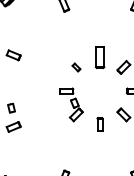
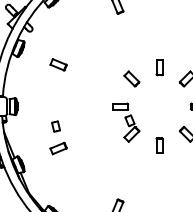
part: (100, 57) -> (159, 67), size x0.62
part: (76, 67) -> (131, 78), size x1.67

